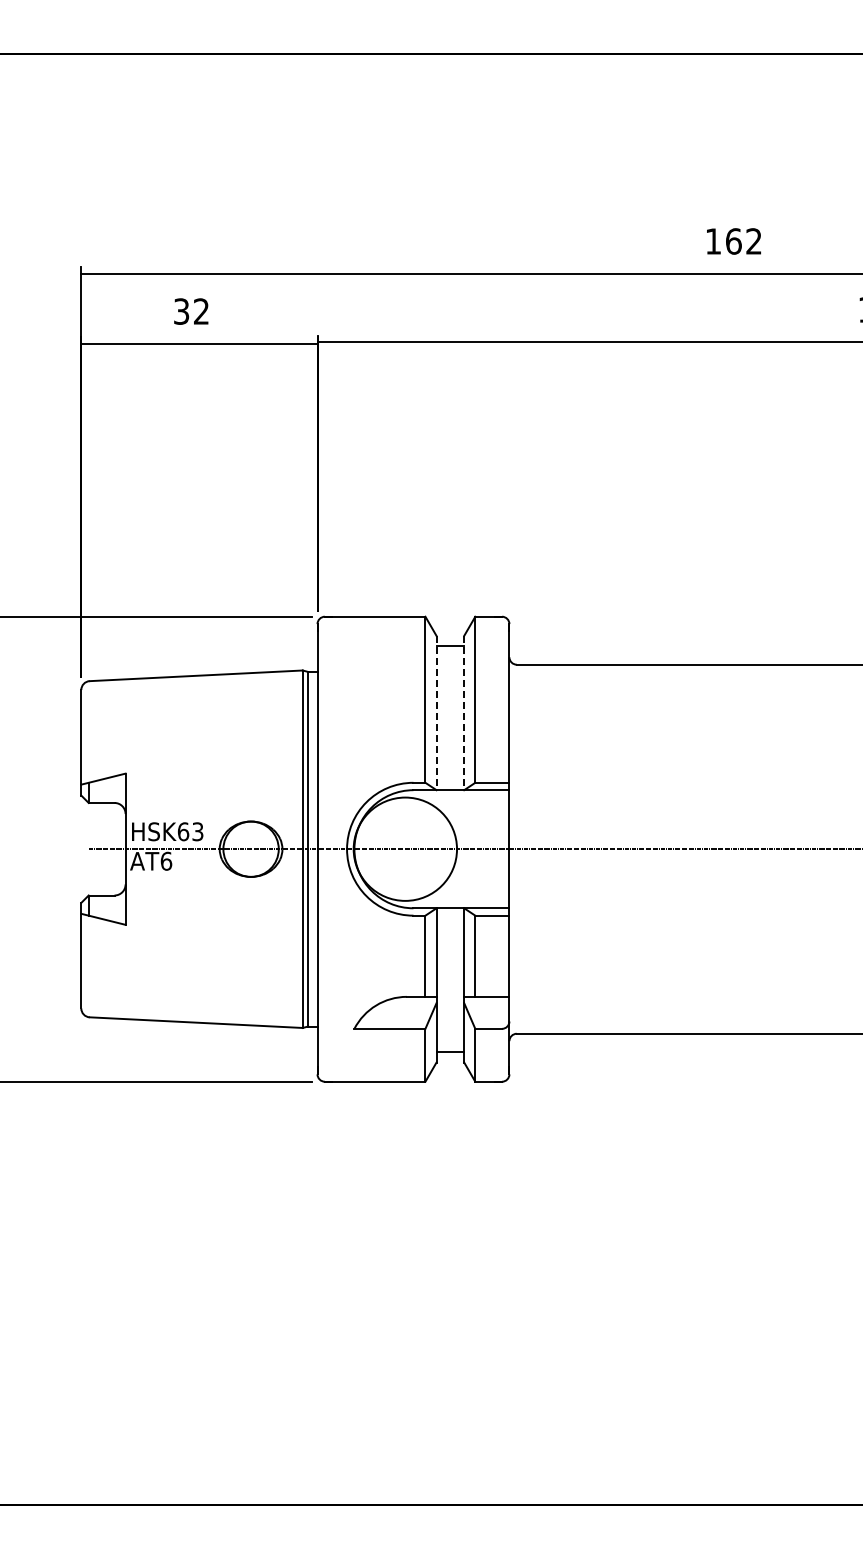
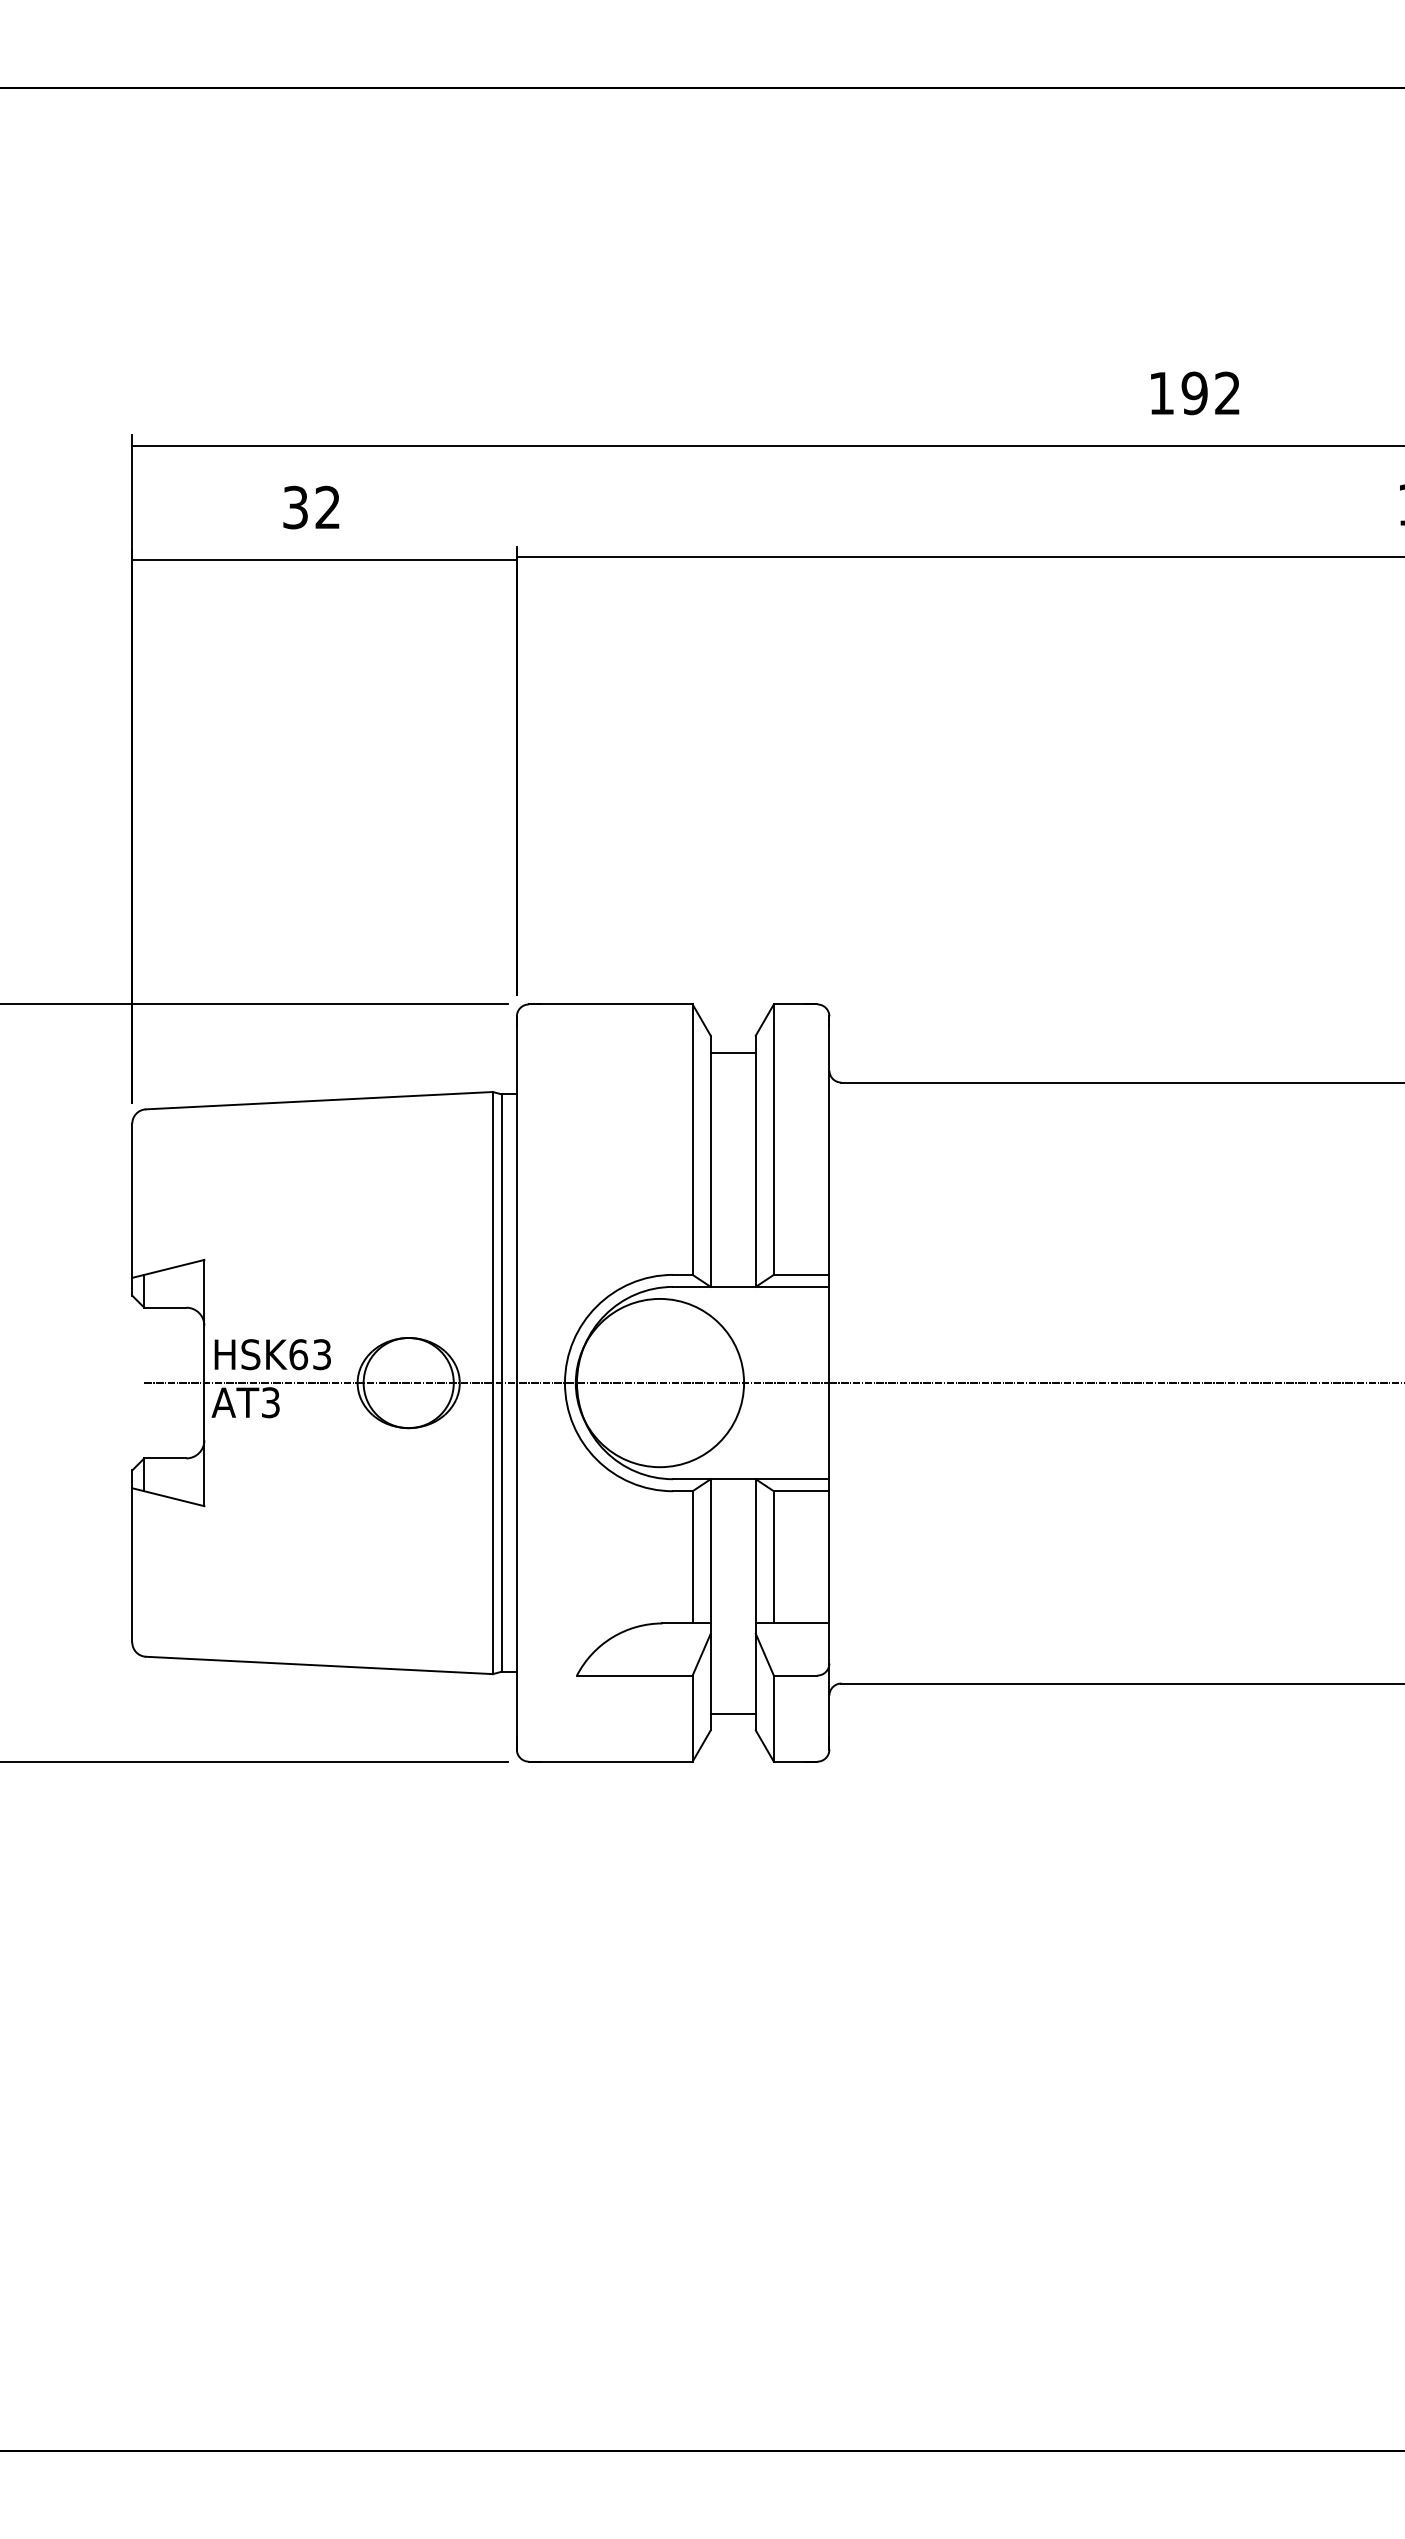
text: (733, 241) -> (1194, 393), 162 -> 192
line: (436, 713) -> (710, 1162), dashed -> solid
line: (464, 713) -> (756, 1162), dashed -> solid
text: (166, 860) -> (270, 1401), AT6 -> AT3

